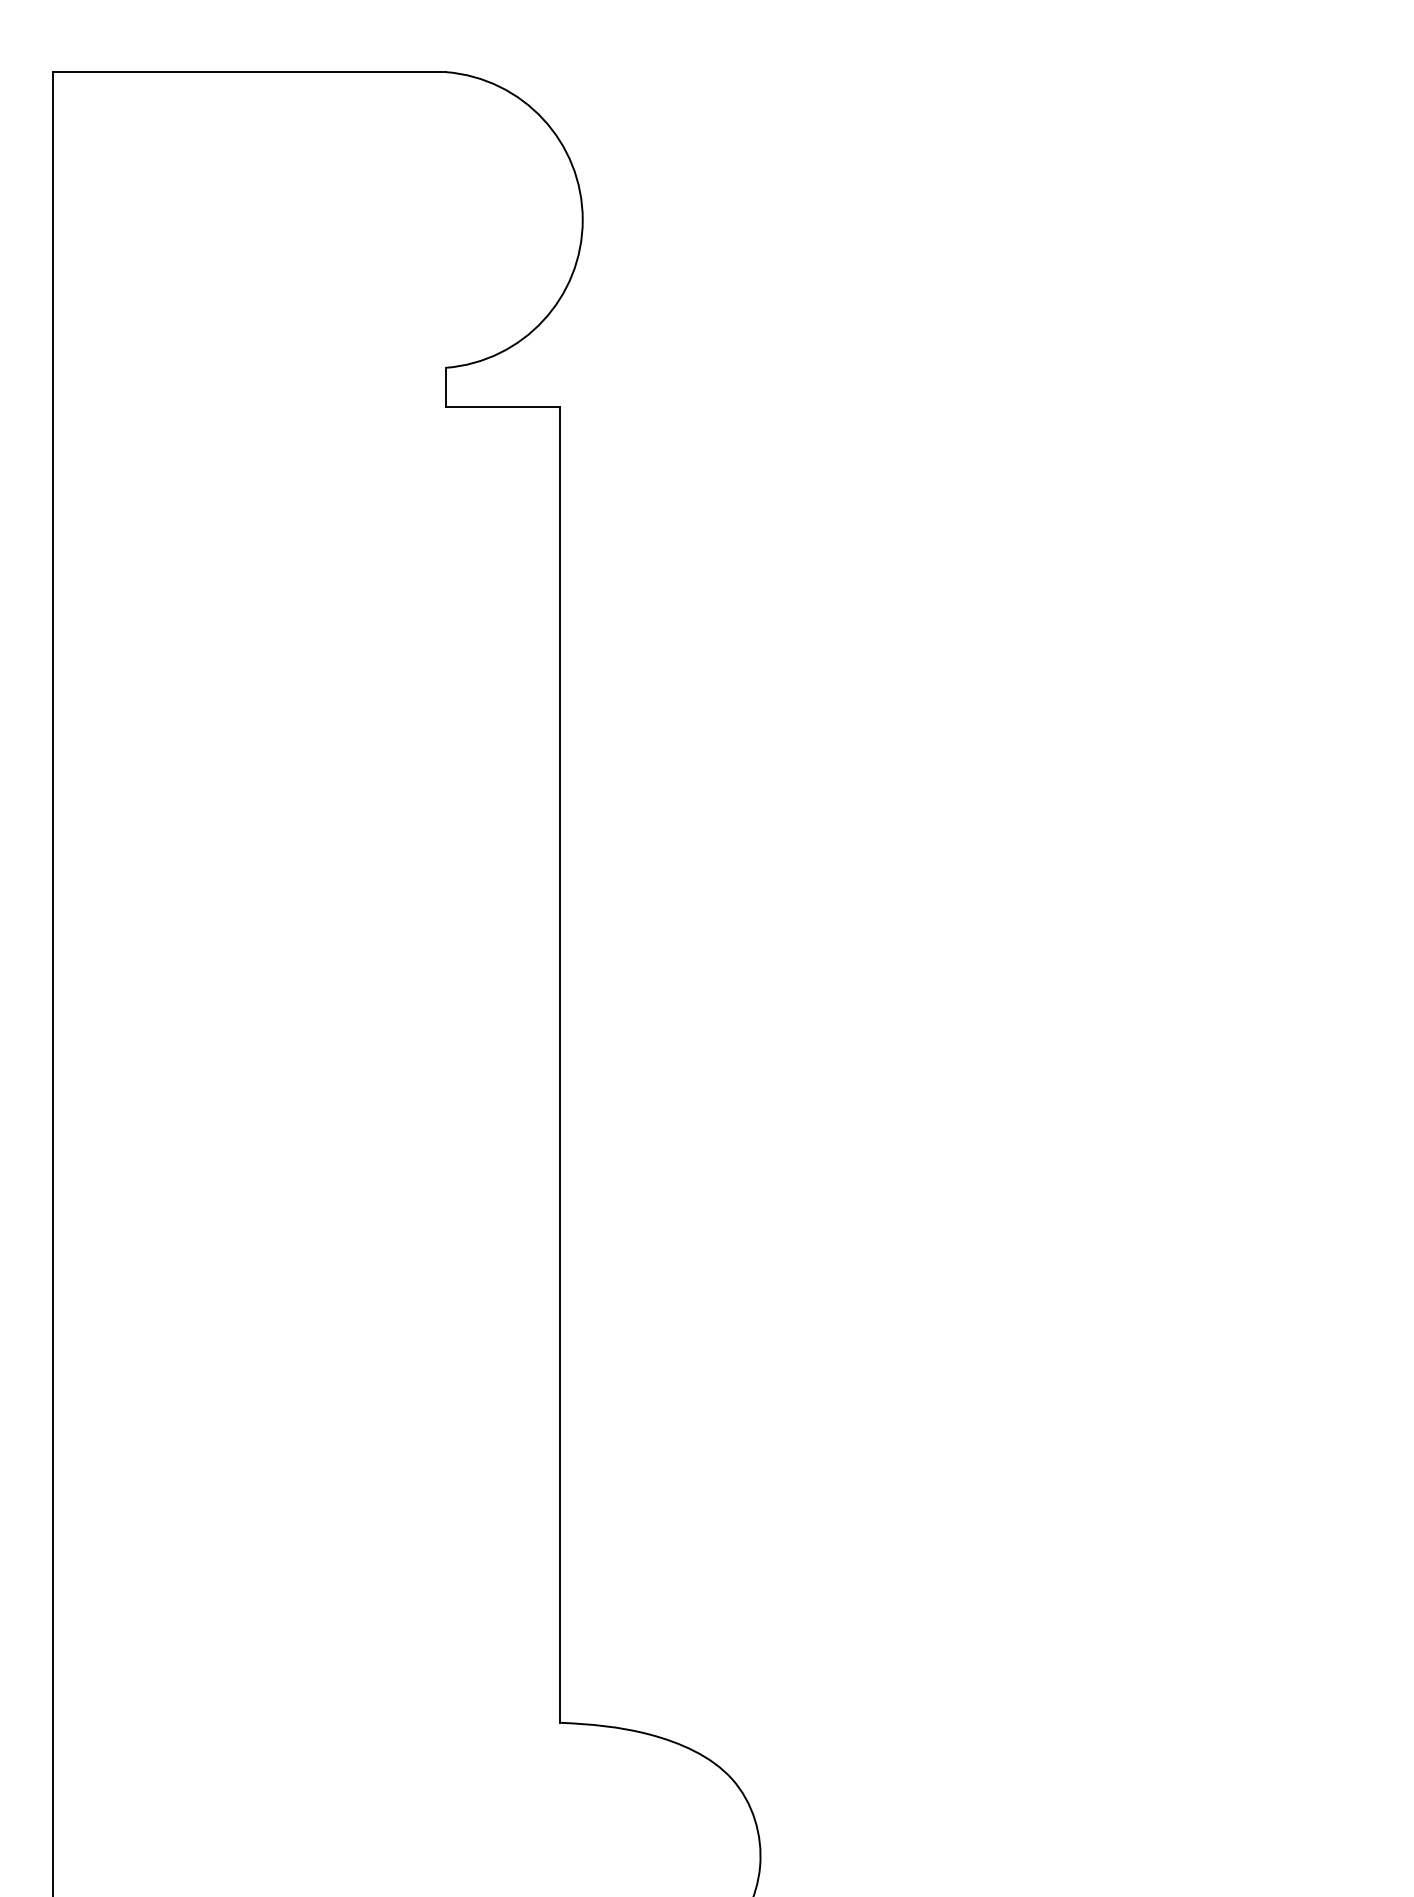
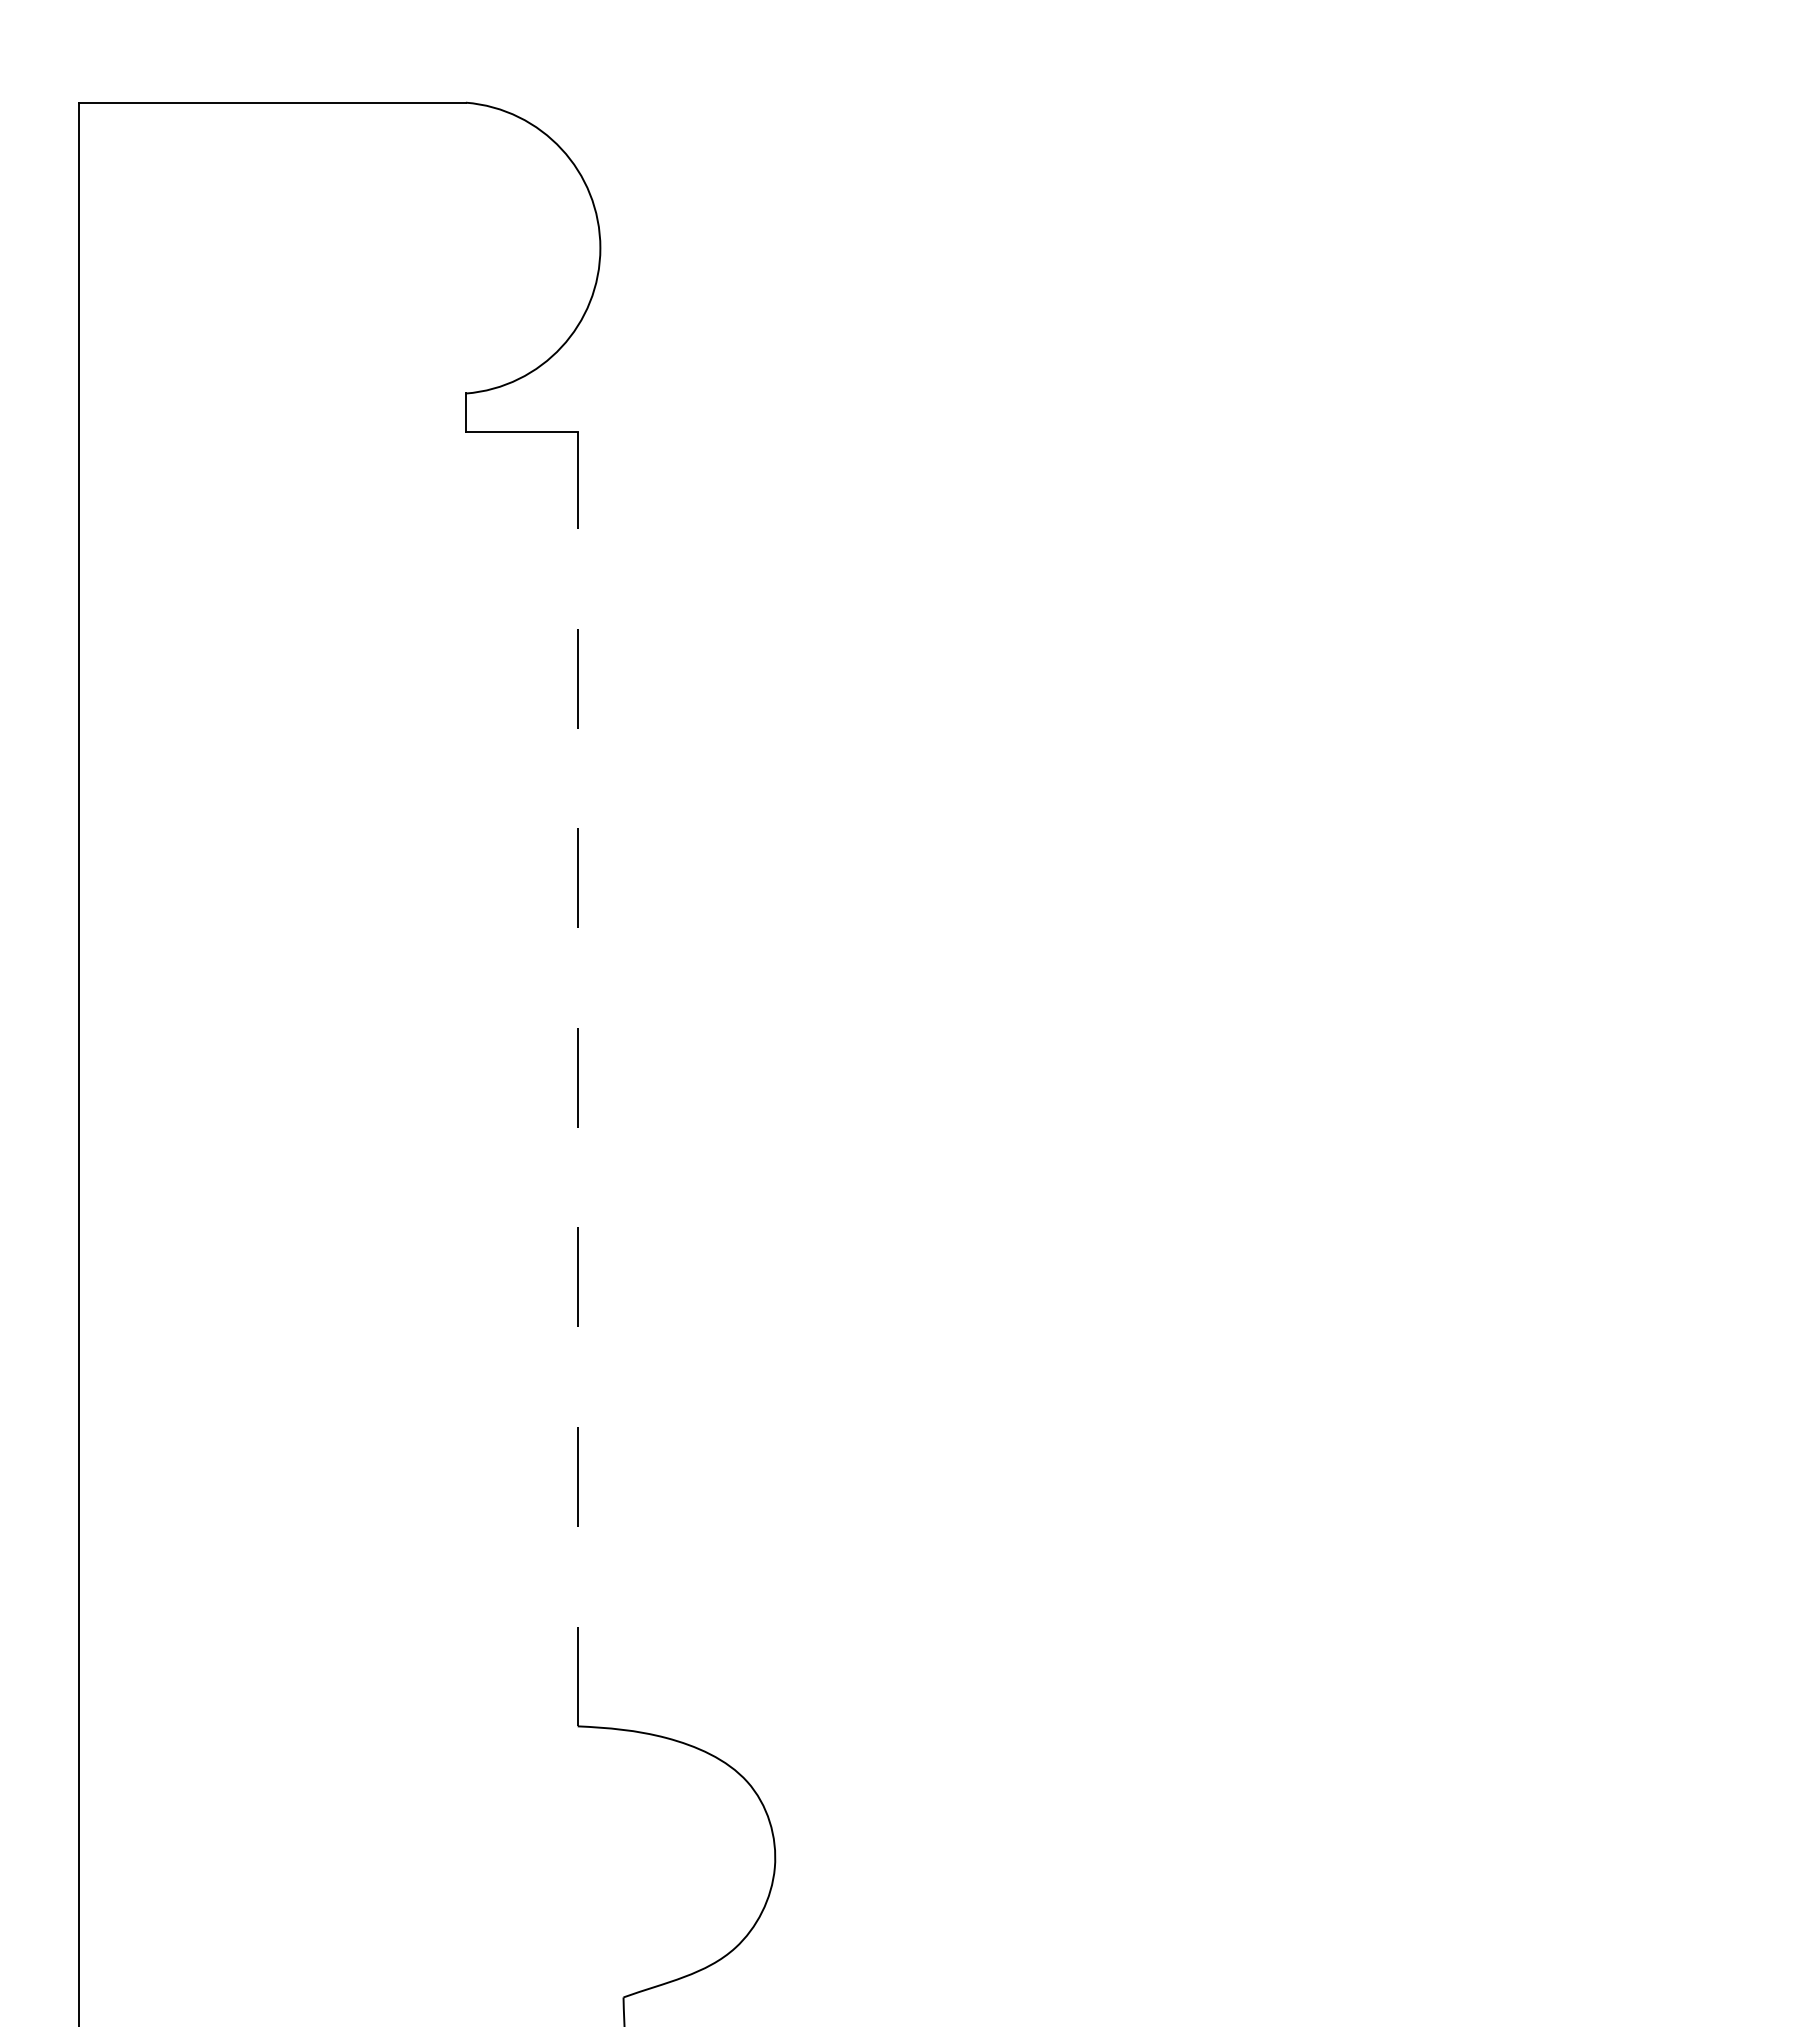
line: (559, 1065) -> (577, 1079), solid -> dashed

